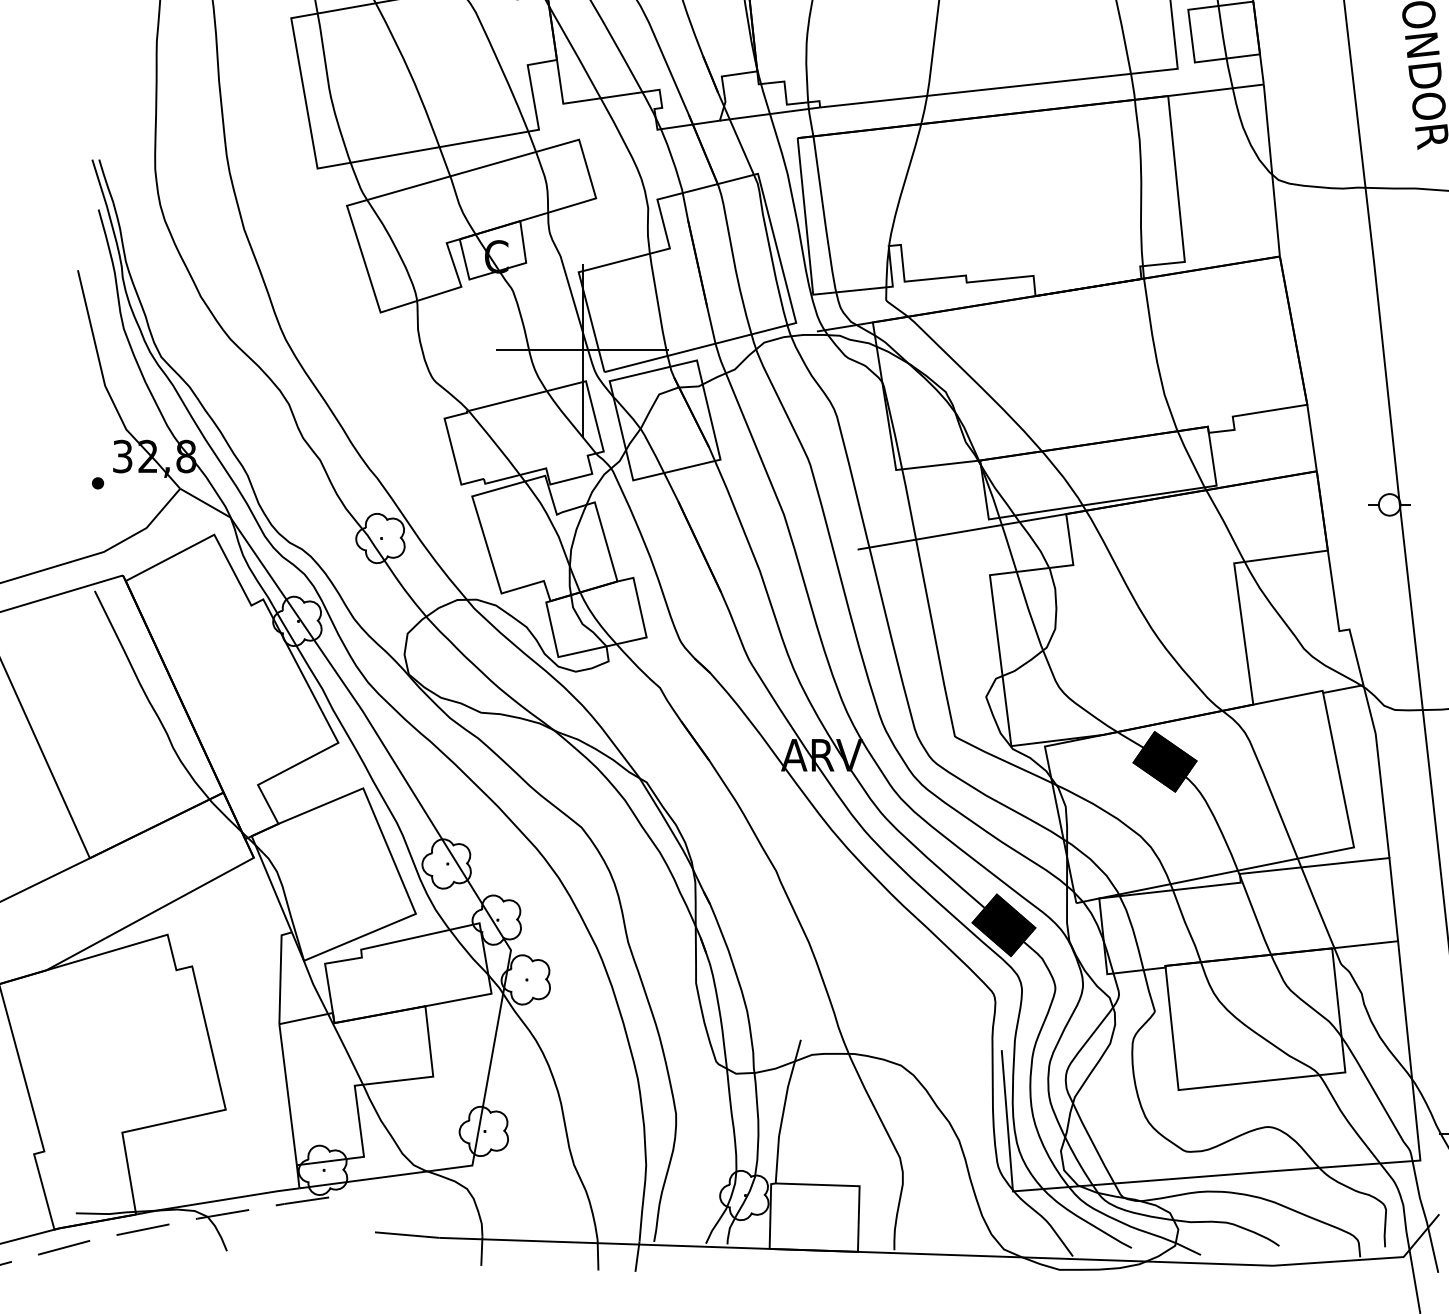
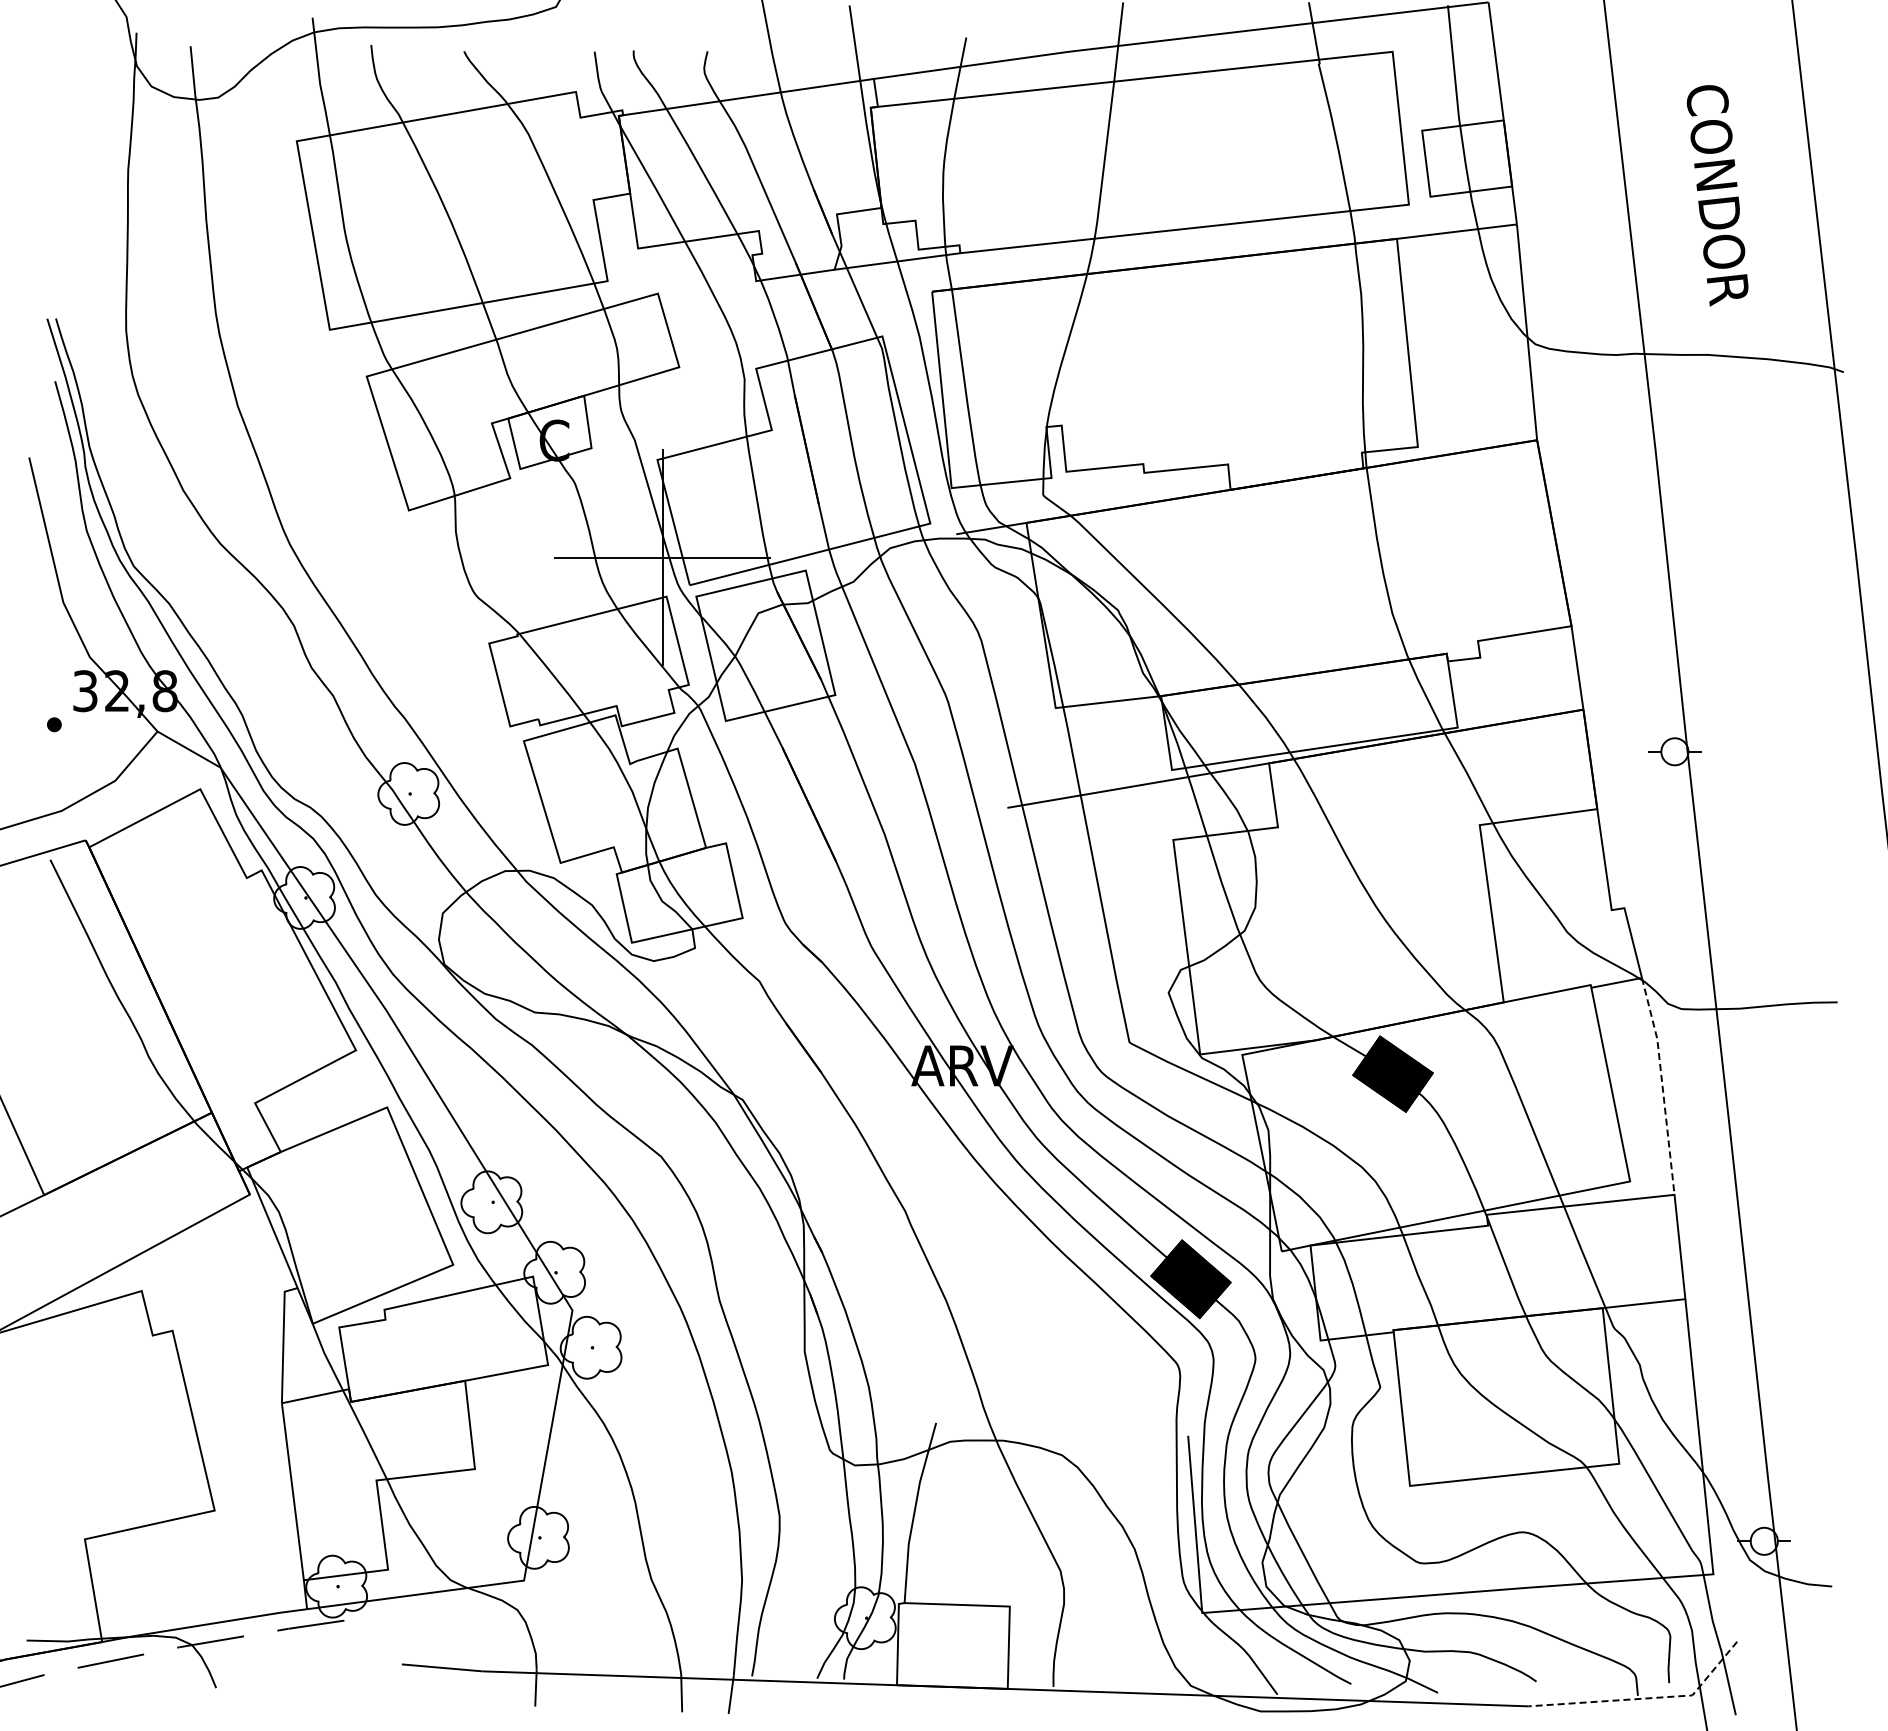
line: (1379, 770) -> (1662, 1084), solid -> dashed
line: (1366, 1259) -> (1645, 1698), solid -> dashed

